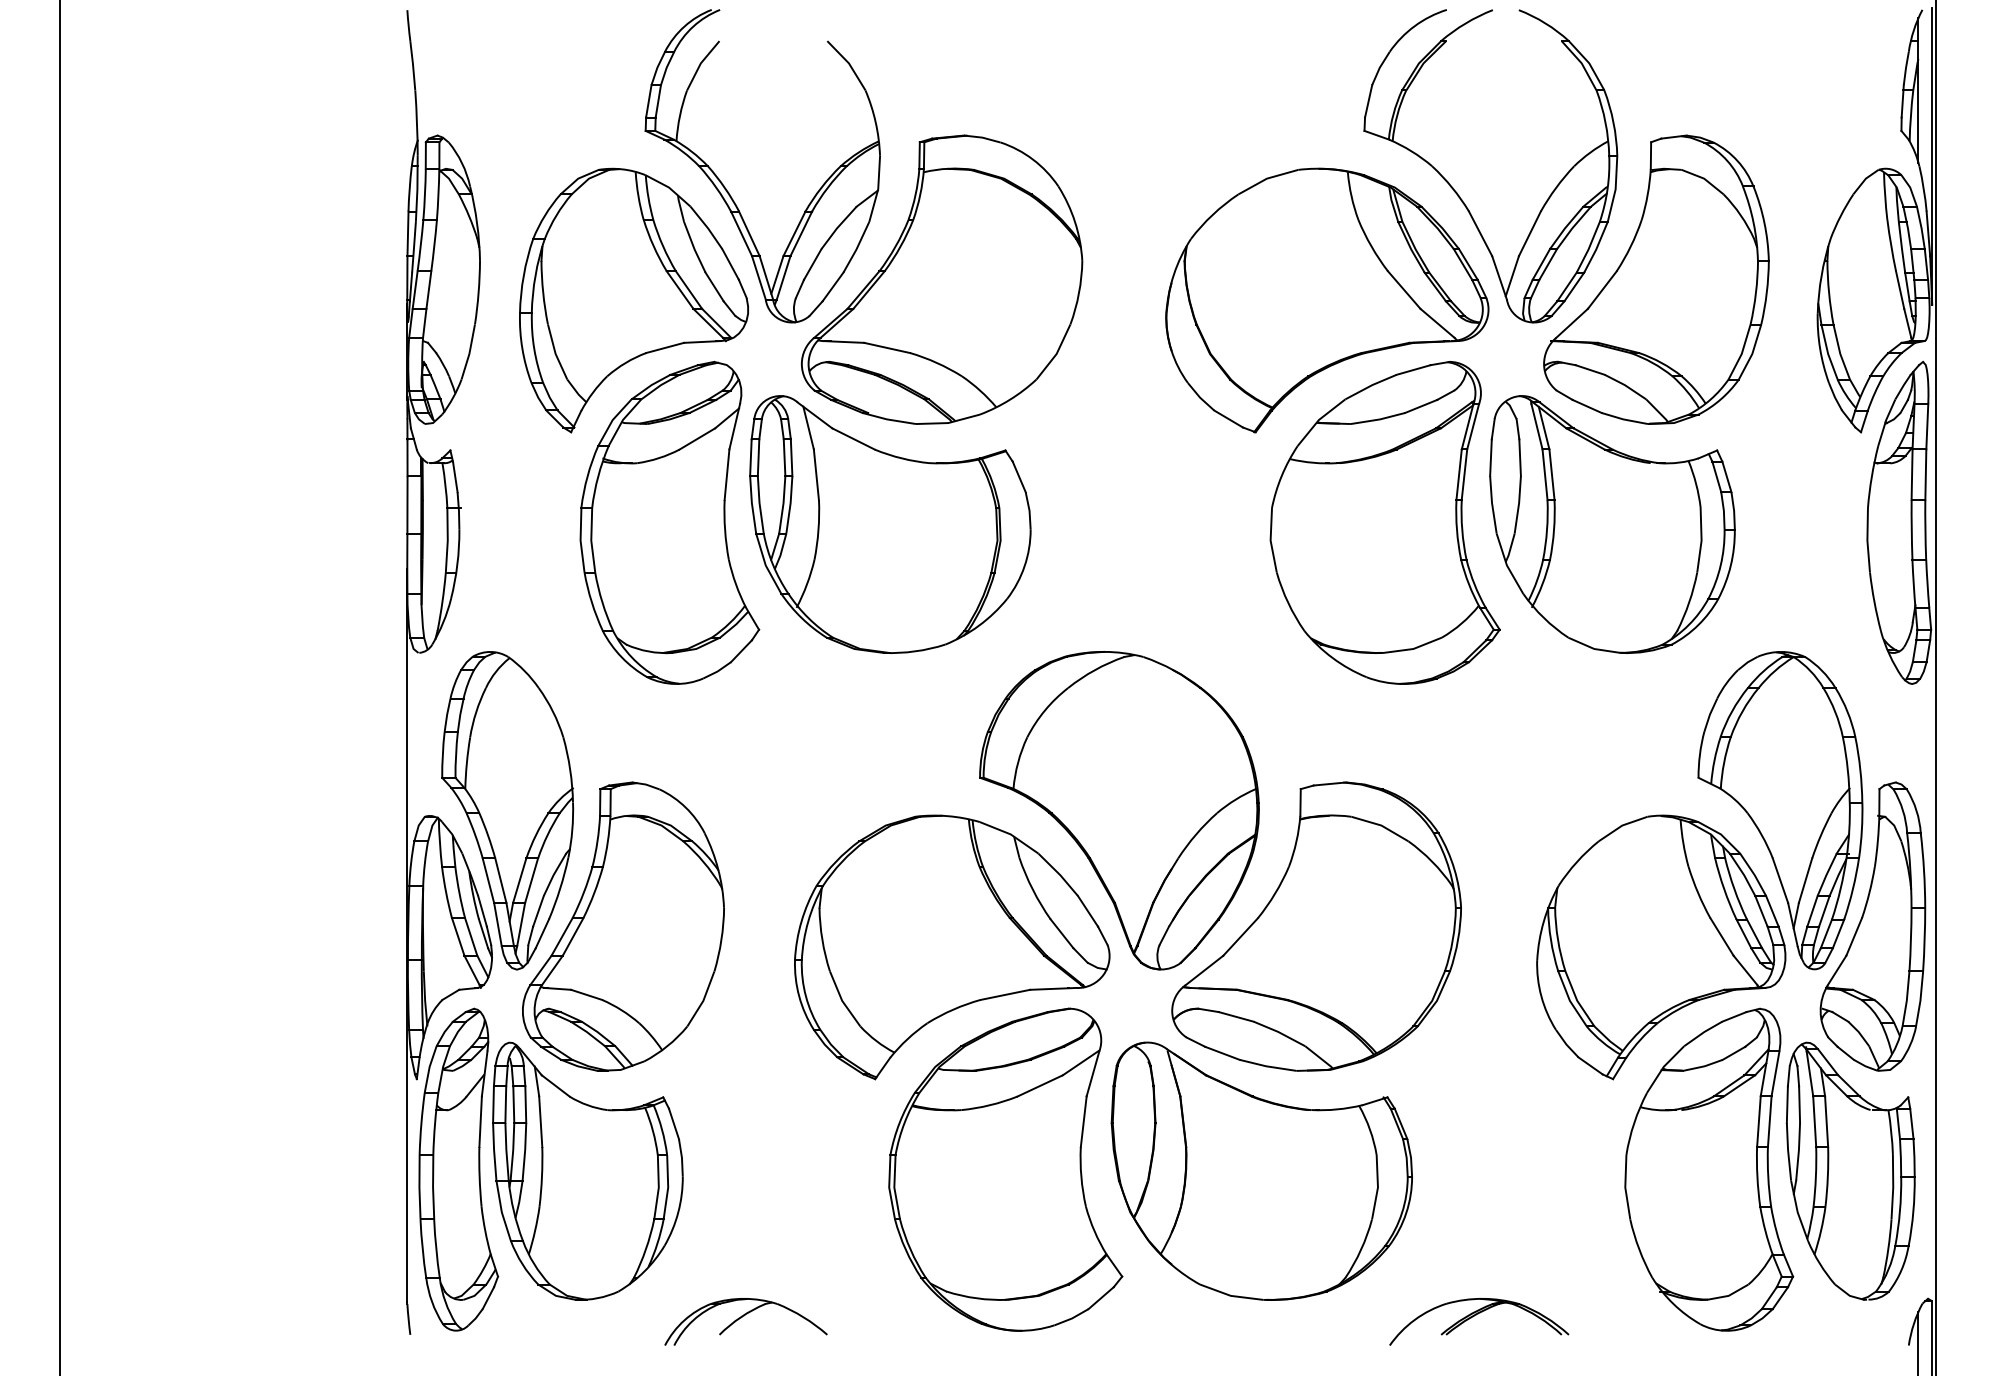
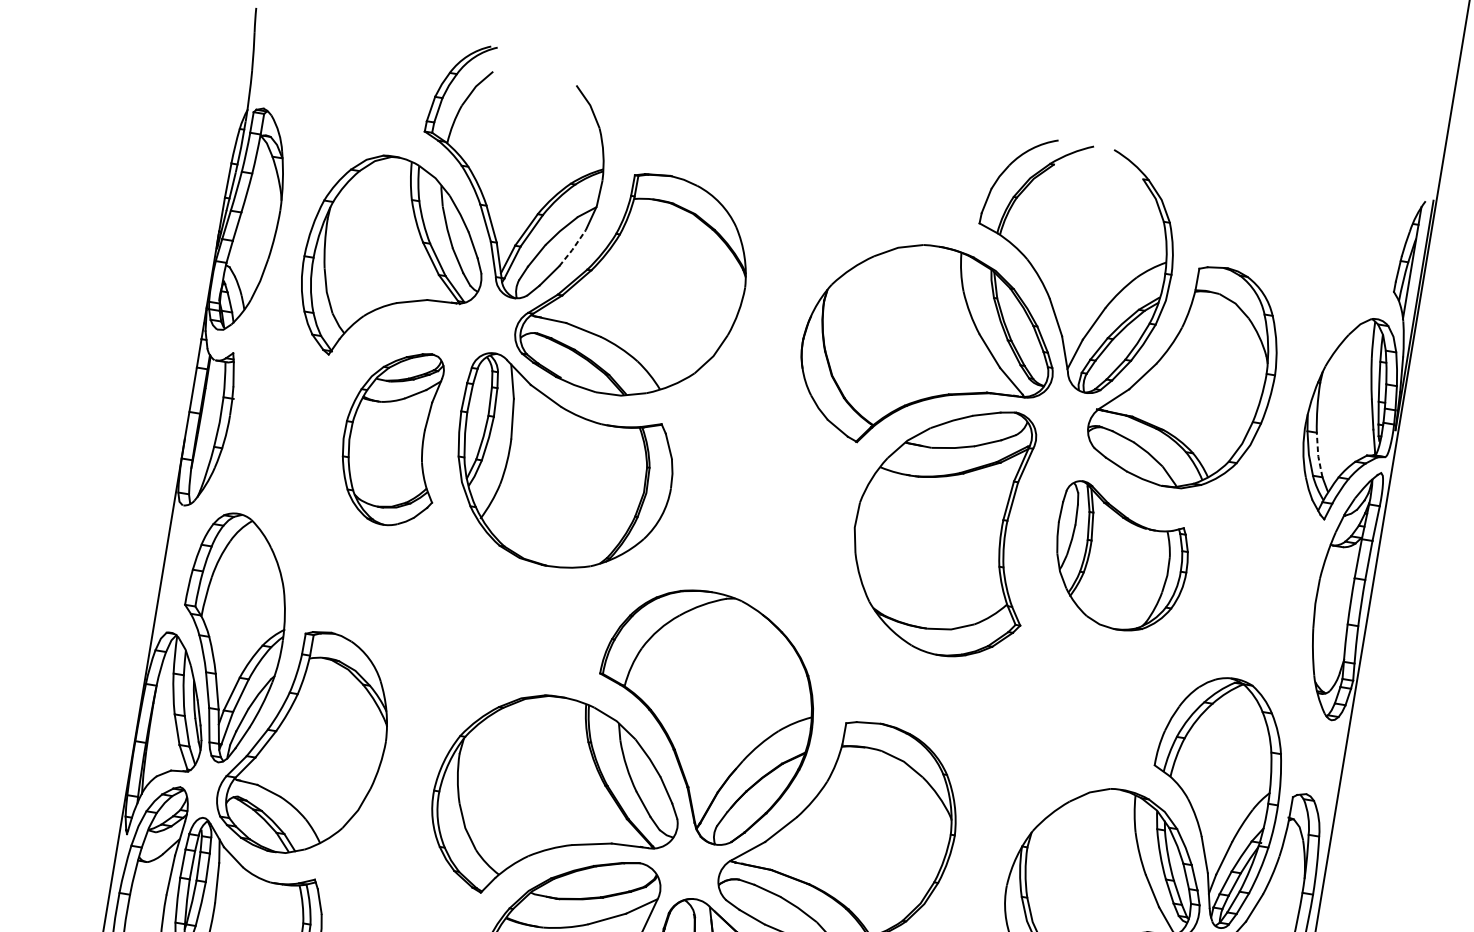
line: (857, 247) -> (573, 248), solid -> dashed
line: (1840, 353) -> (1318, 455), solid -> dashed
part: (669, 522) -> (393, 436), size x0.7
part: (1612, 524) -> (1120, 558), size x0.7

